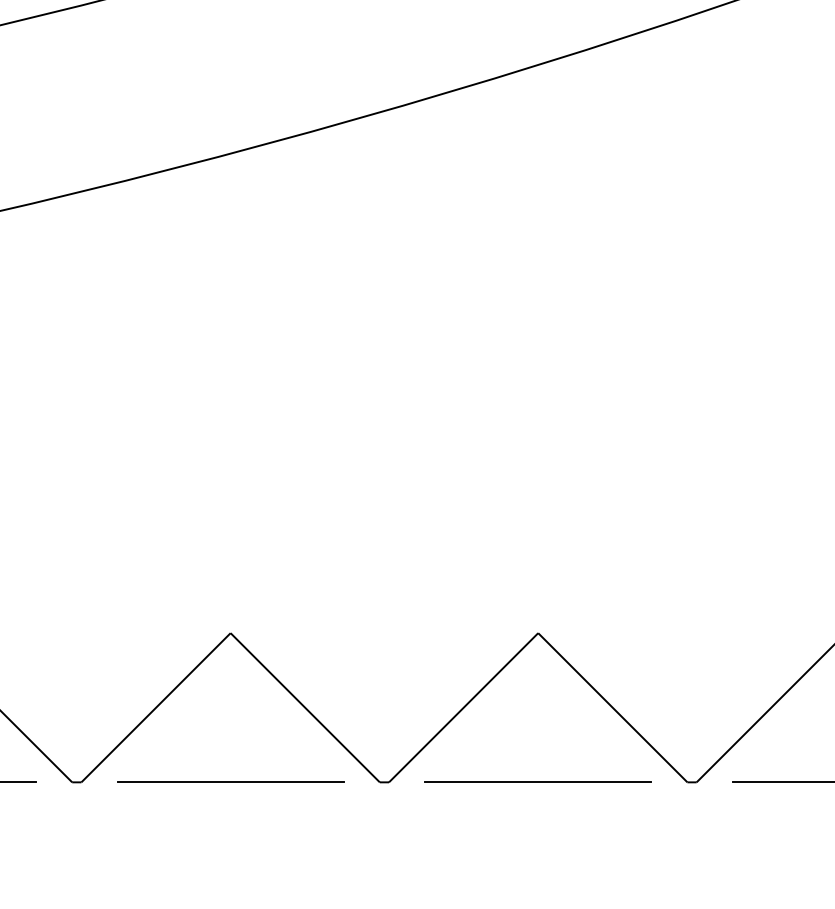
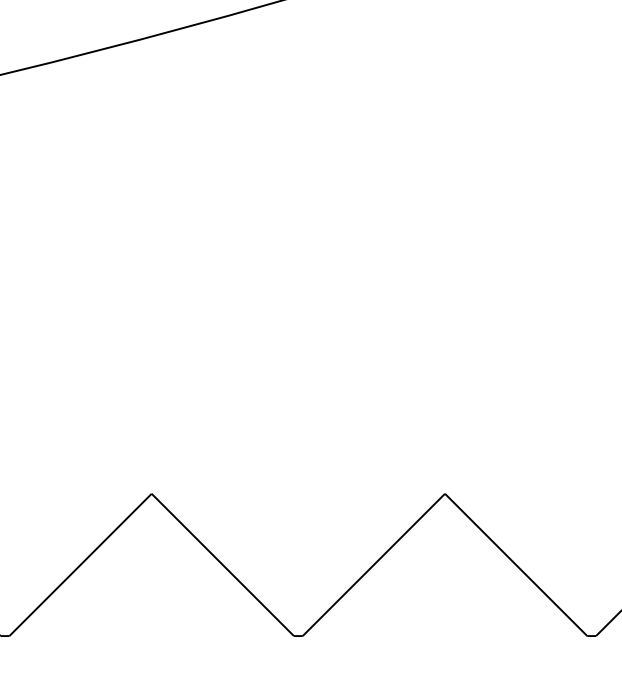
line: (230, 782) -> (151, 636), removed
line: (538, 782) -> (445, 636), removed

